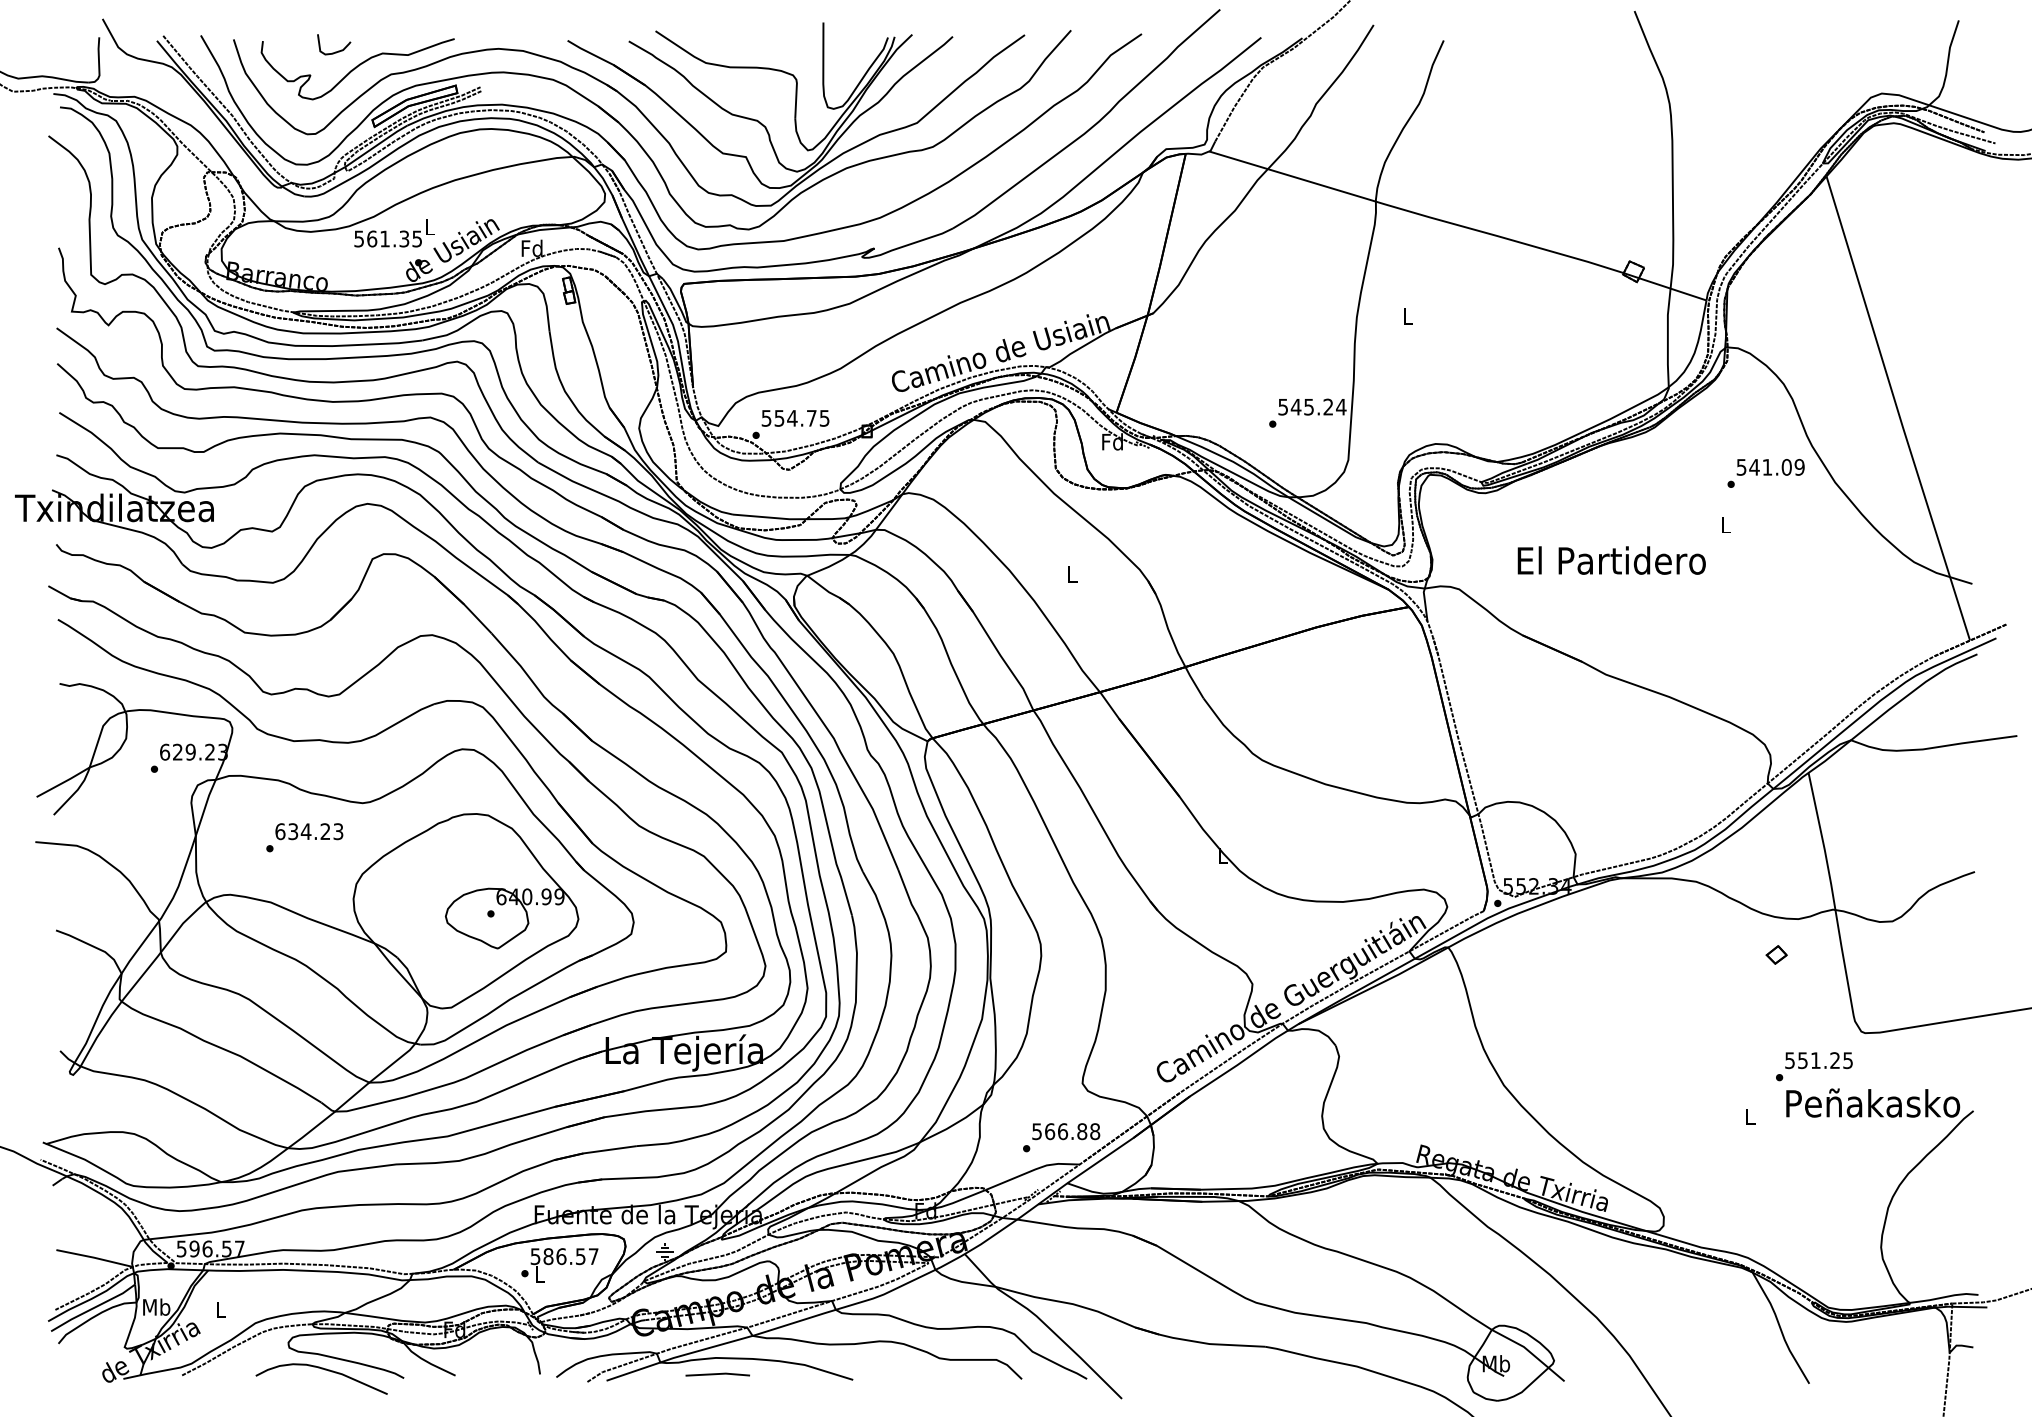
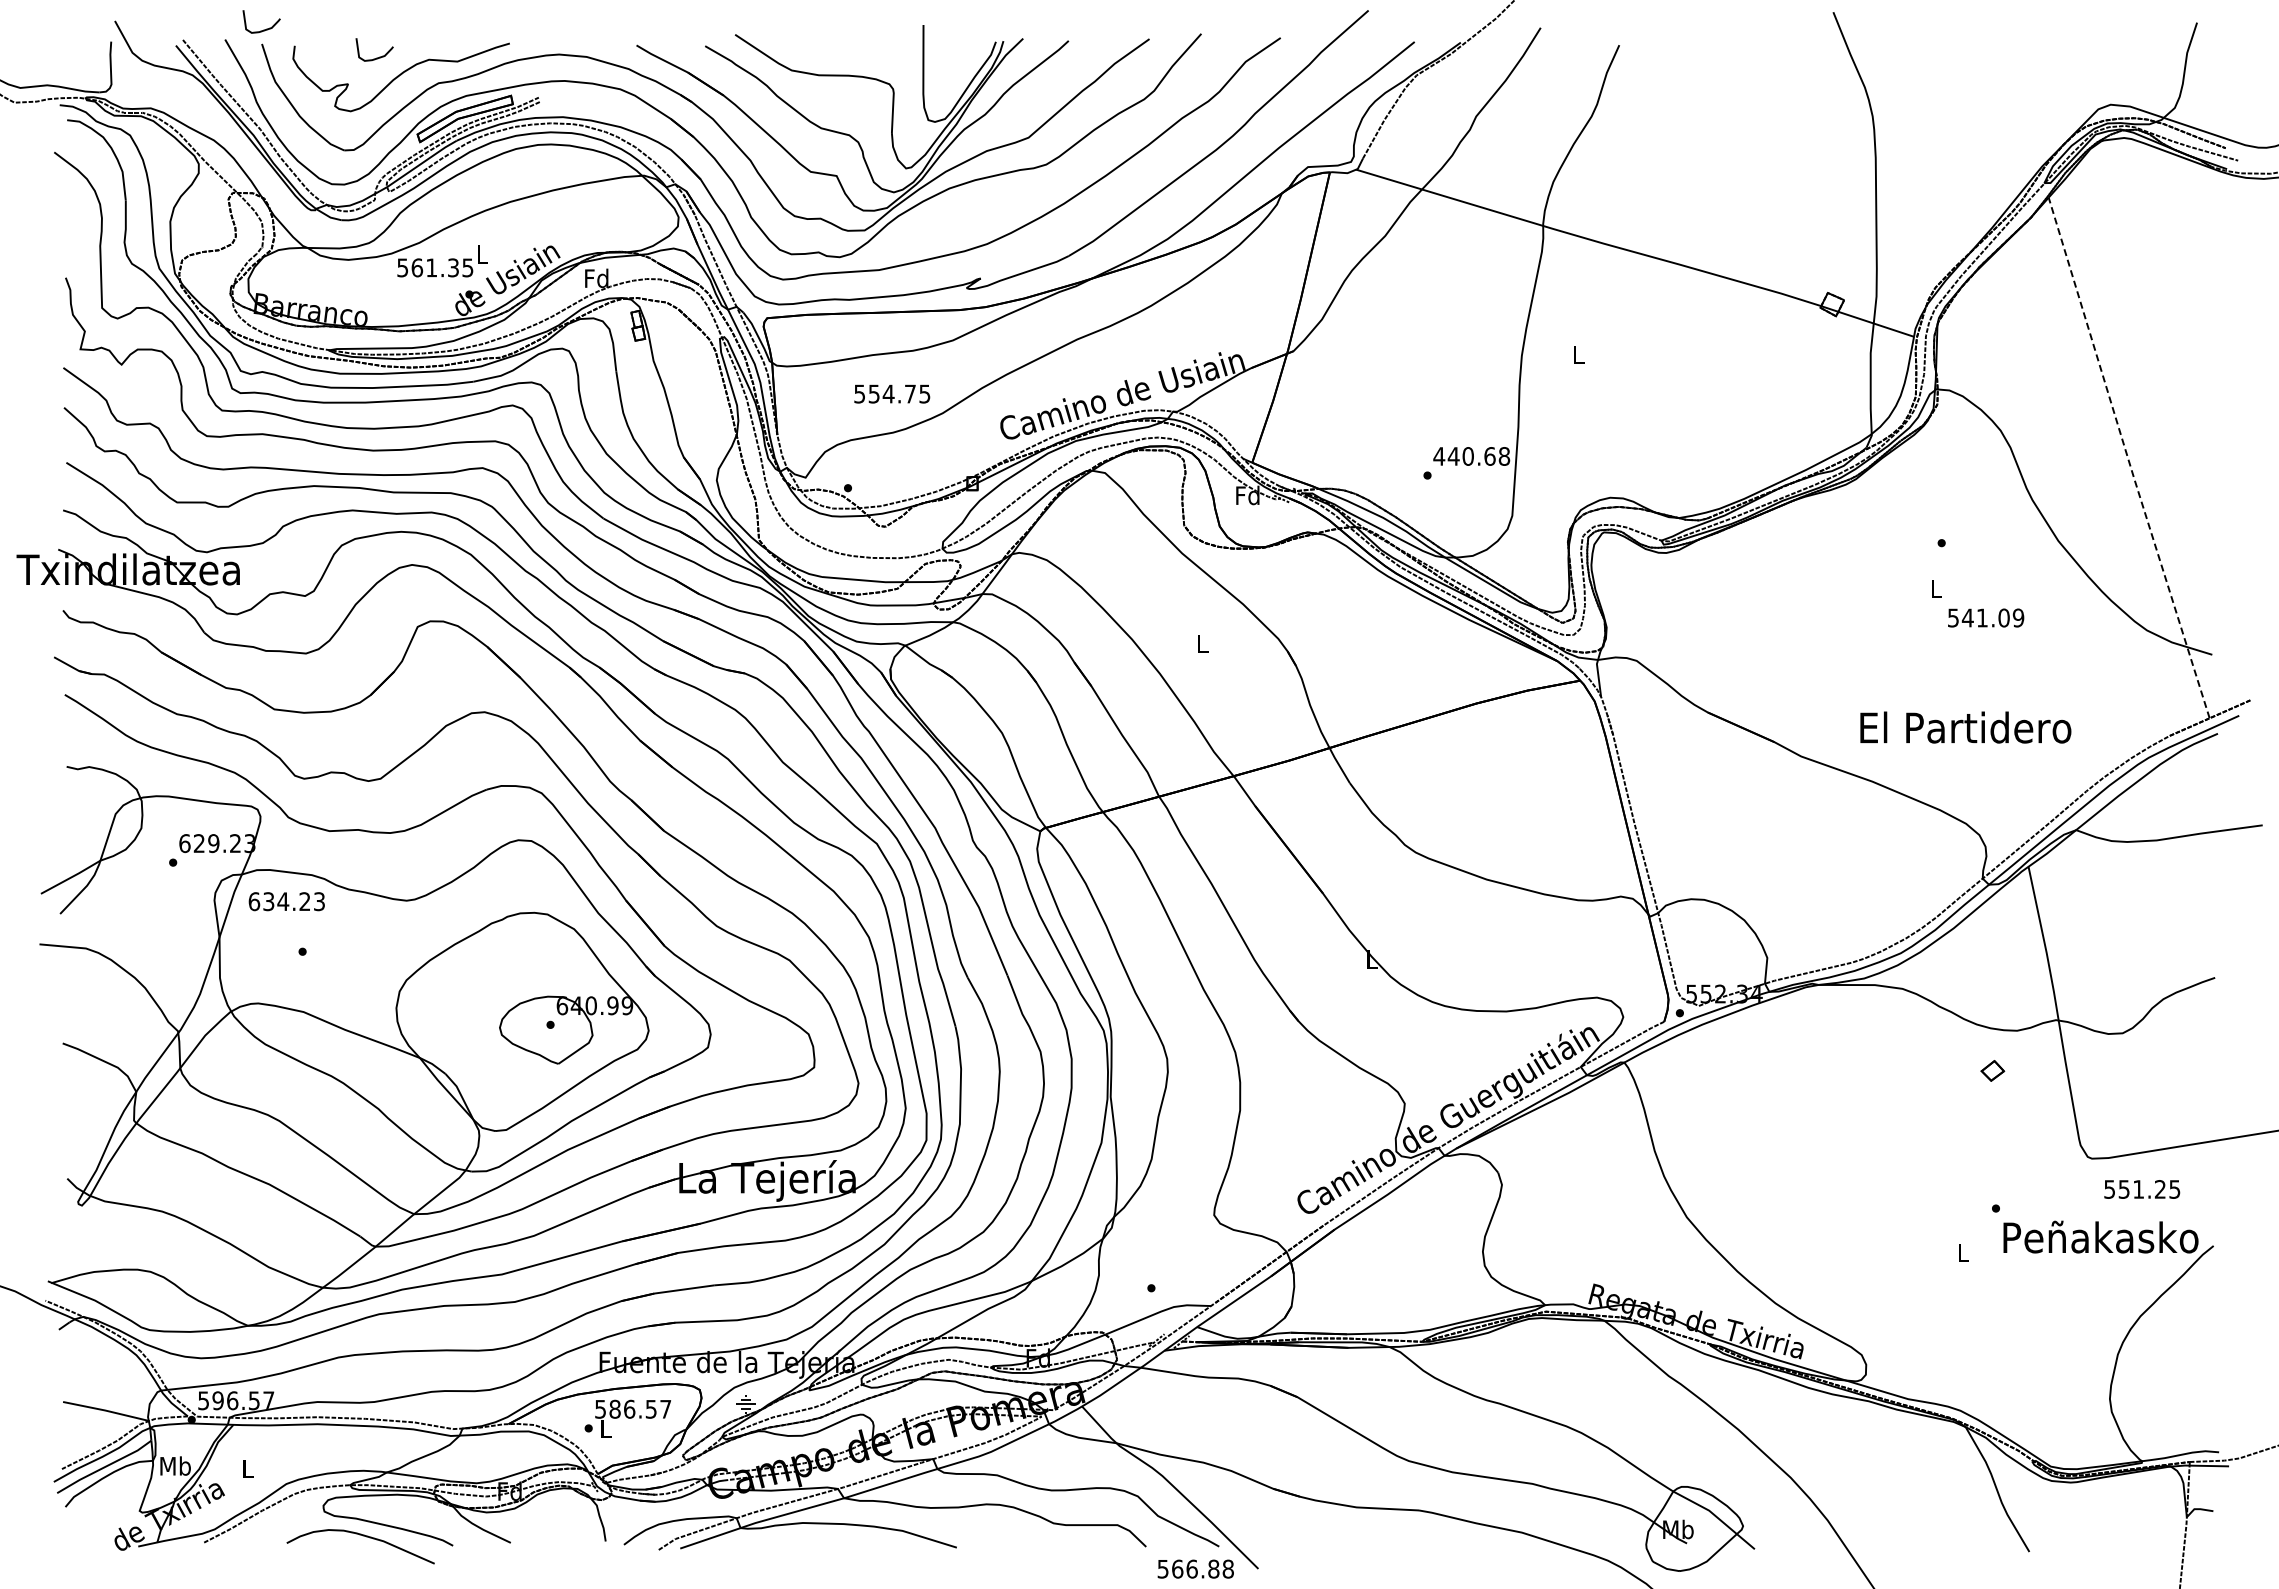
curve: (235, 26) -> (263, 29), added
text: (1311, 407) -> (1471, 456), 545.24 -> 440.68
line: (1897, 408) -> (2128, 458), solid -> dashed
text: (795, 417) -> (892, 393), moved
text: (1771, 466) -> (1986, 617), moved
text: (1611, 560) -> (1965, 727), moved
text: (309, 831) -> (286, 901), moved
text: (1819, 1060) -> (2142, 1189), moved
text: (1065, 1131) -> (1195, 1568), moved
line: (717, 1374) -> (804, 1541), removed

